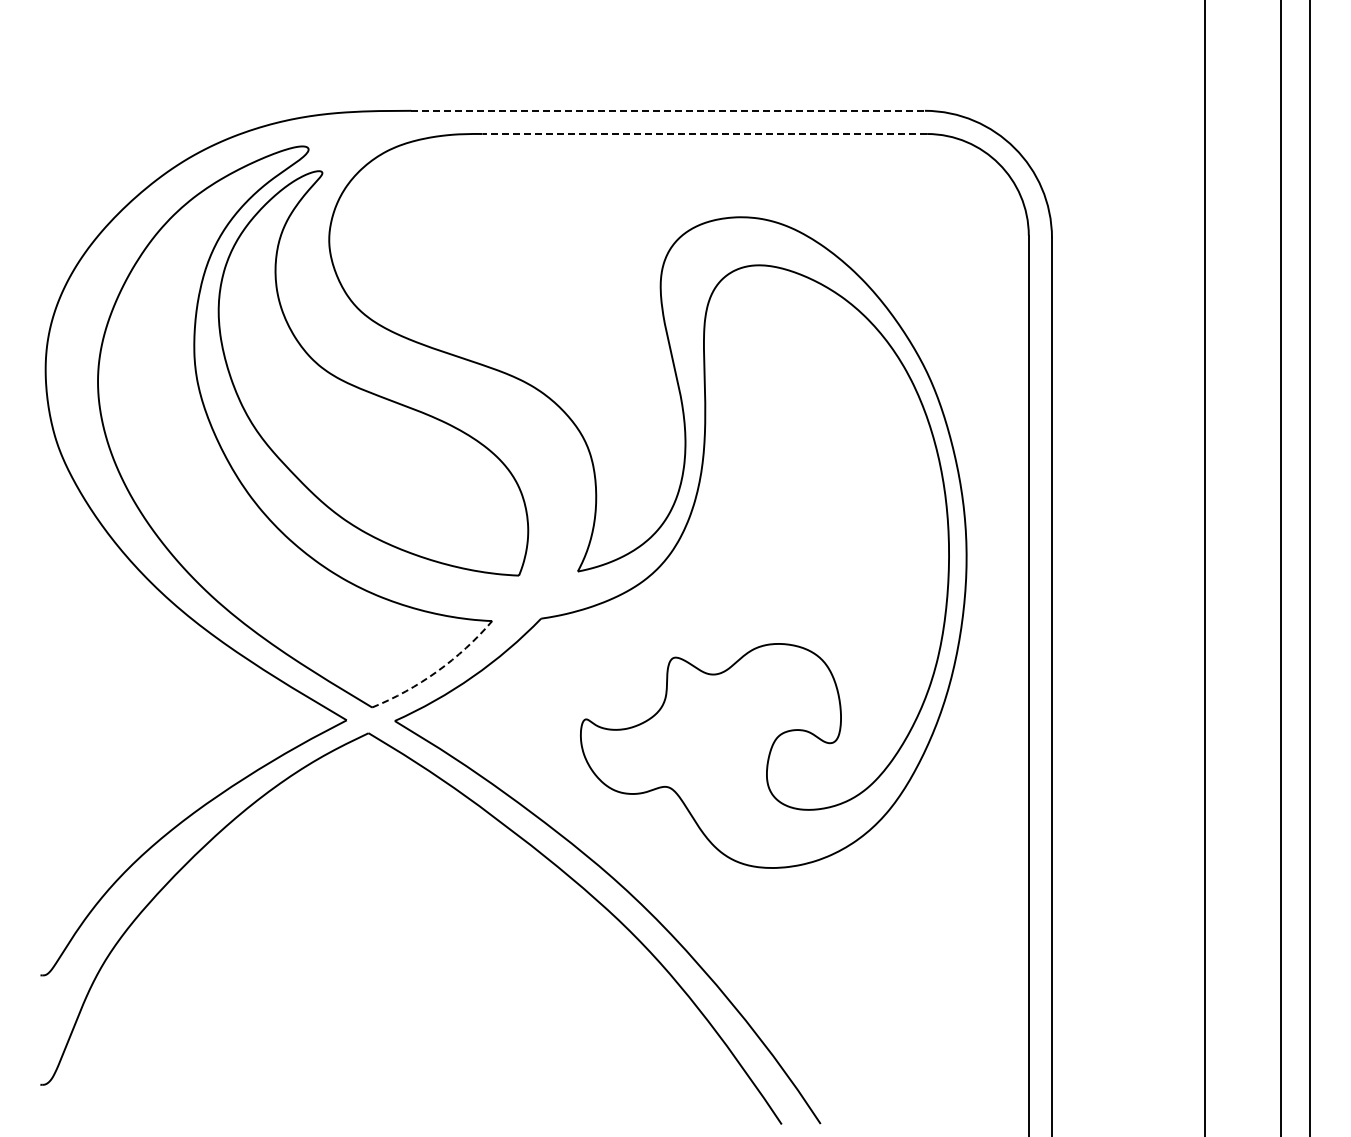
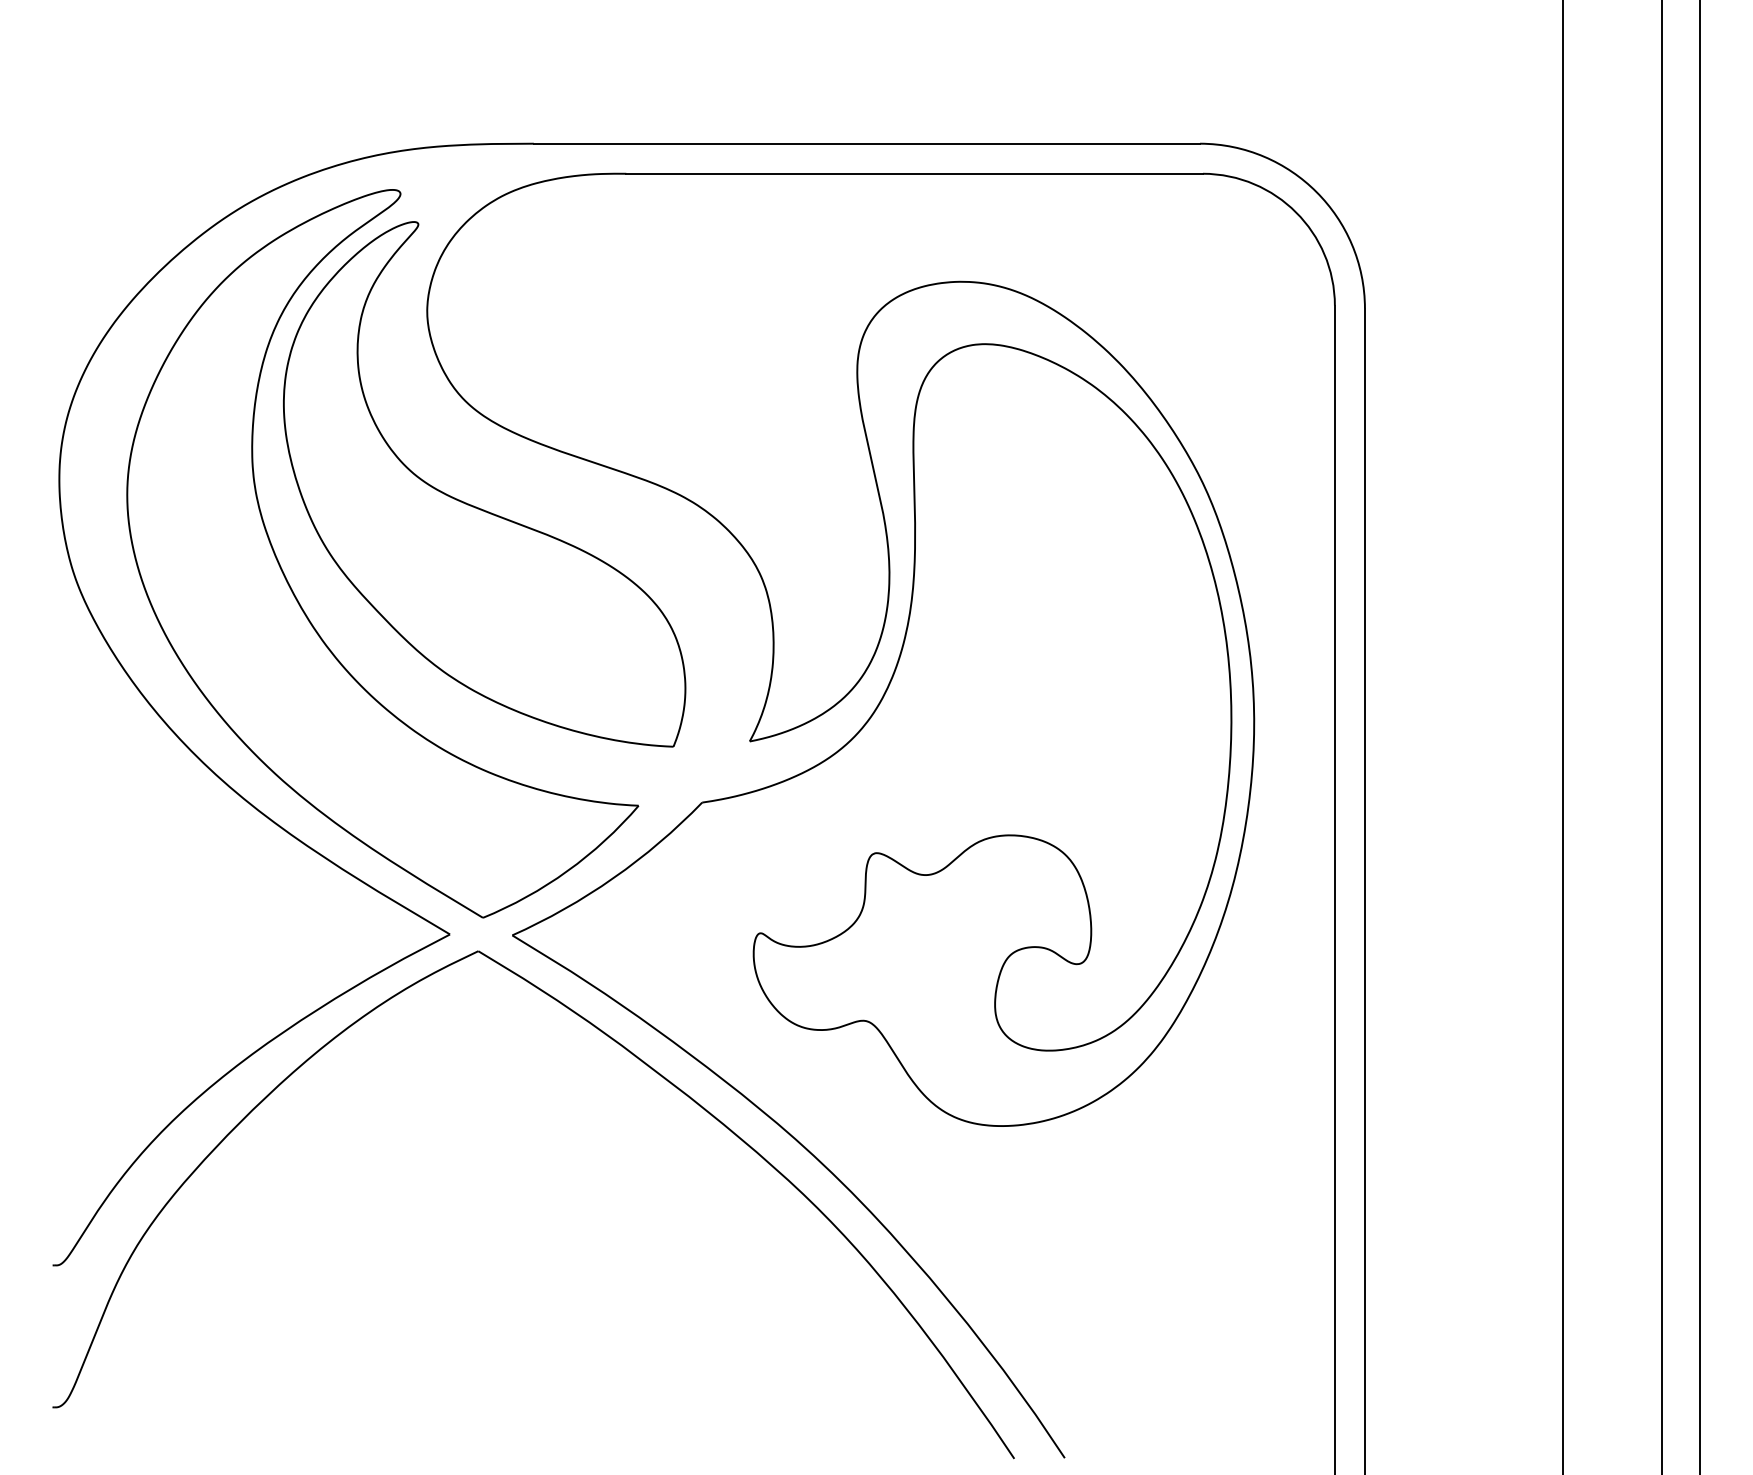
line: (668, 110) -> (867, 143), dashed -> solid
line: (704, 134) -> (914, 174), dashed -> solid
arc: (437, 671) -> (567, 871), dashed -> solid

